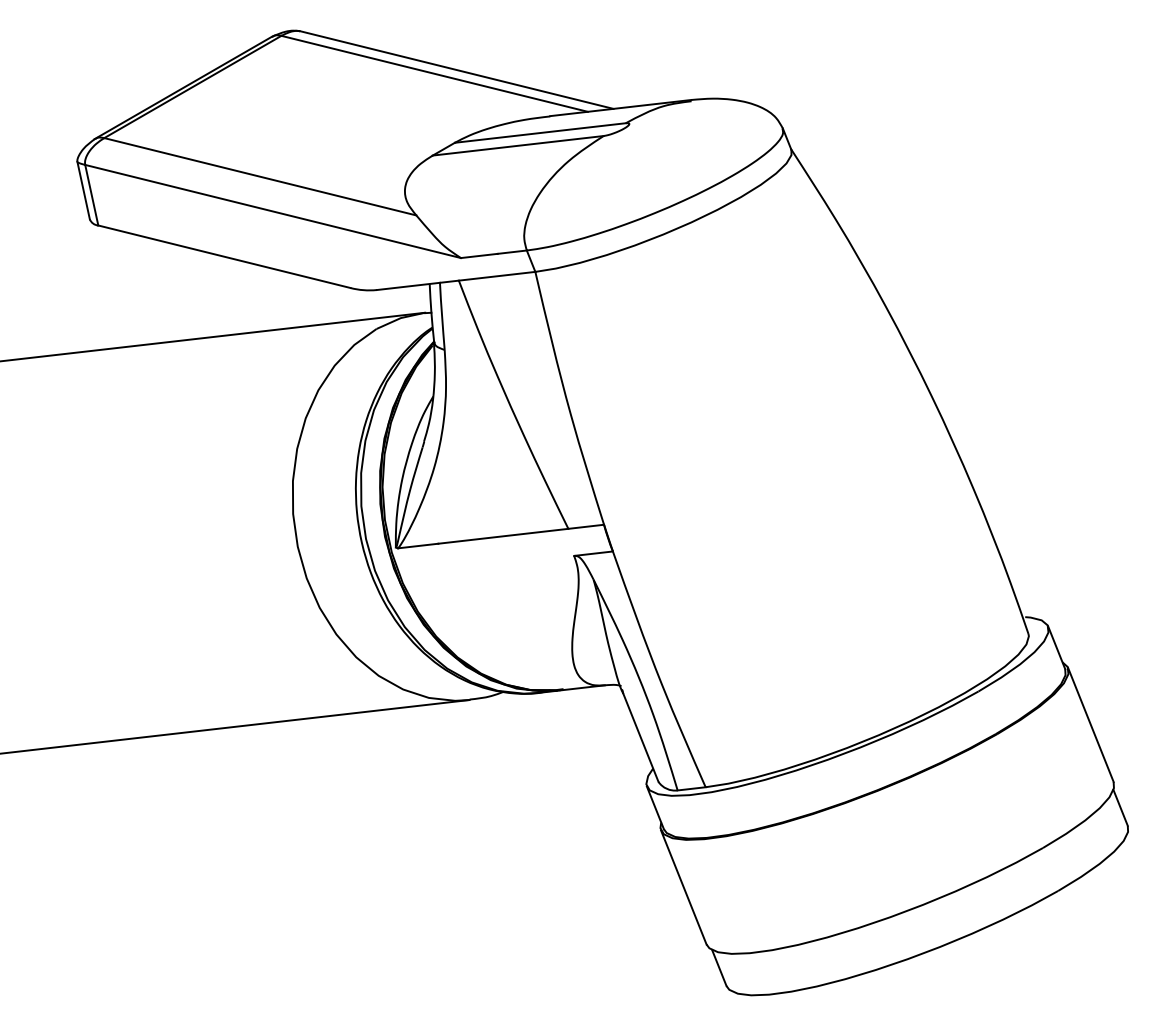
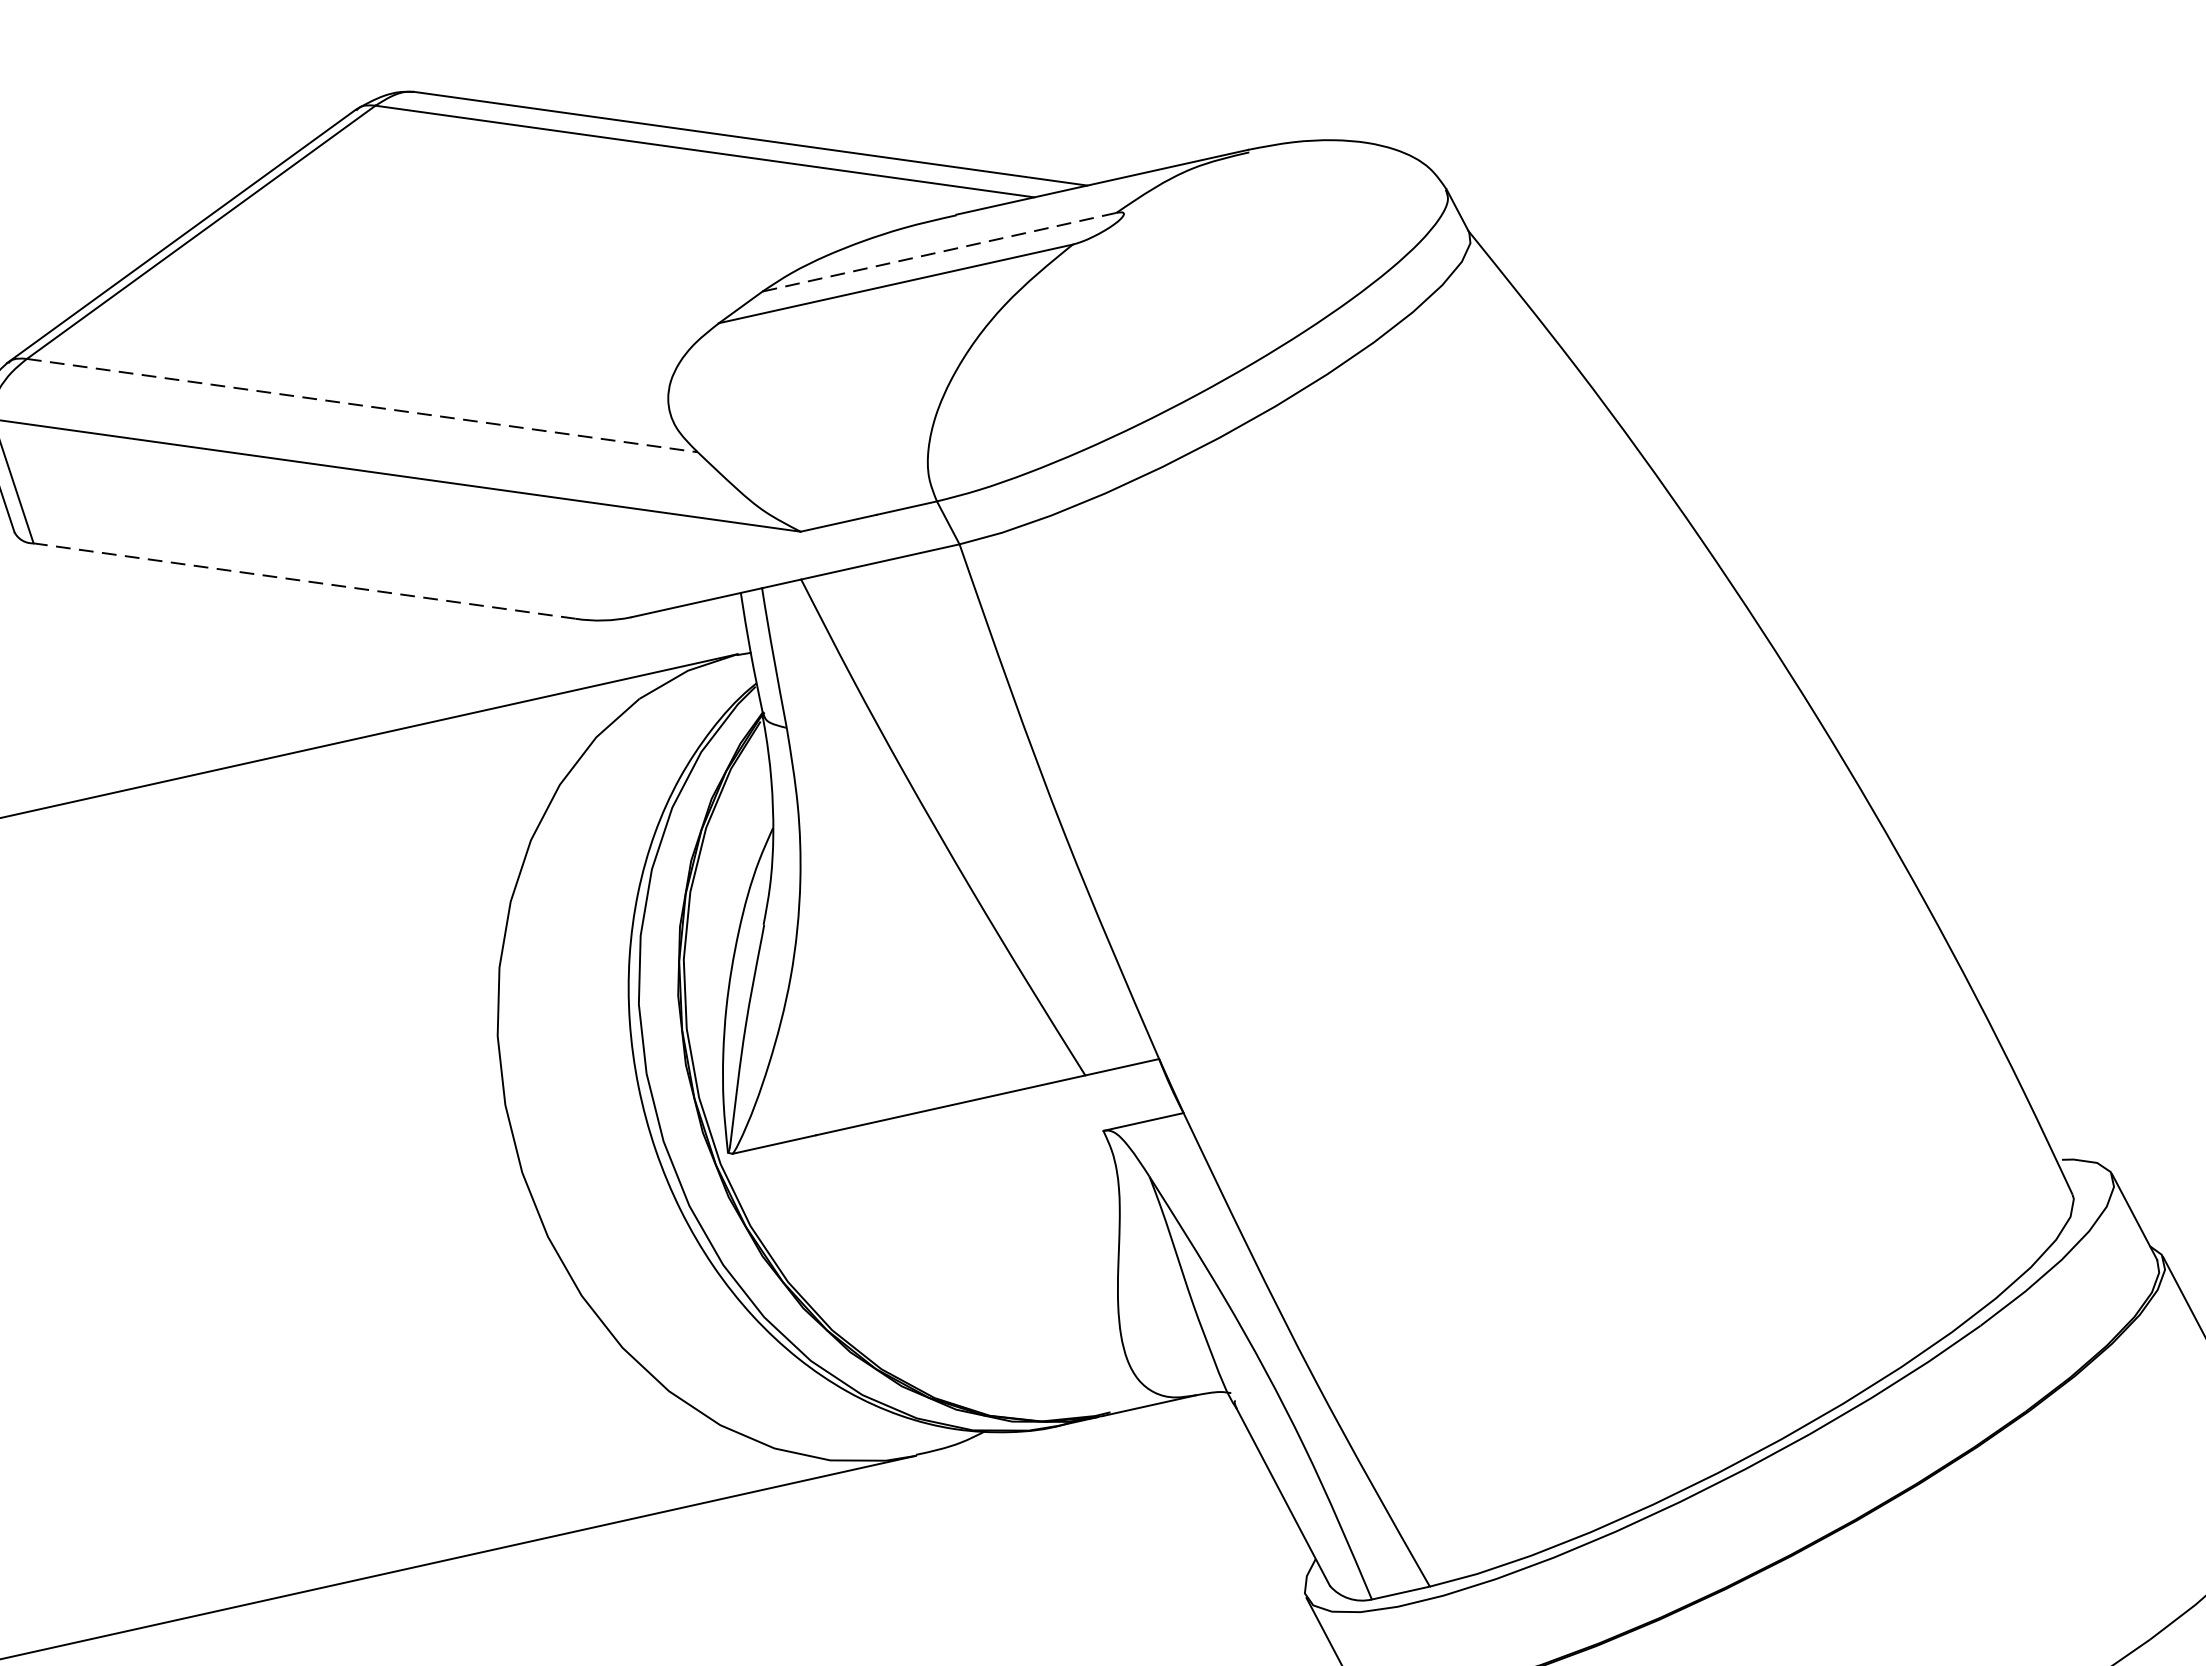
line: (539, 133) -> (937, 253), solid -> dashed
line: (260, 176) -> (362, 404), solid -> dashed
line: (224, 256) -> (304, 580), solid -> dashed

